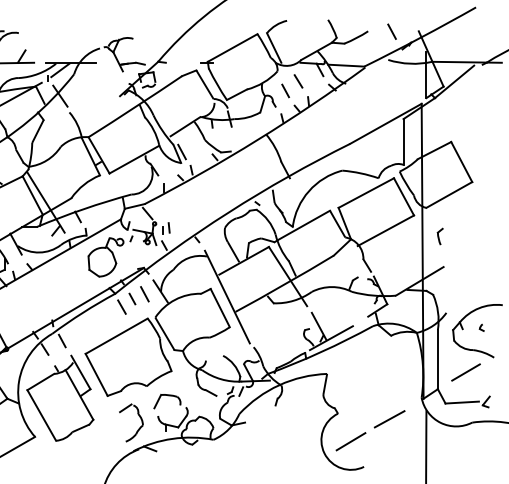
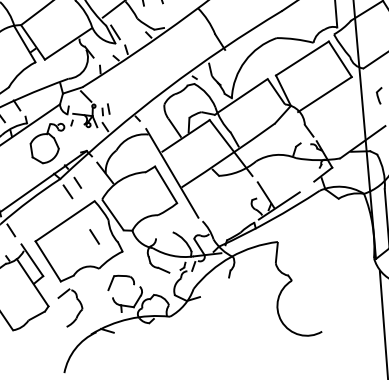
line: (144, 294) -> (94, 237), moved
line: (389, 419) -> (343, 282), removed
part: (138, 428) -> (78, 312), moved
line: (350, 441) -> (306, 307), removed

